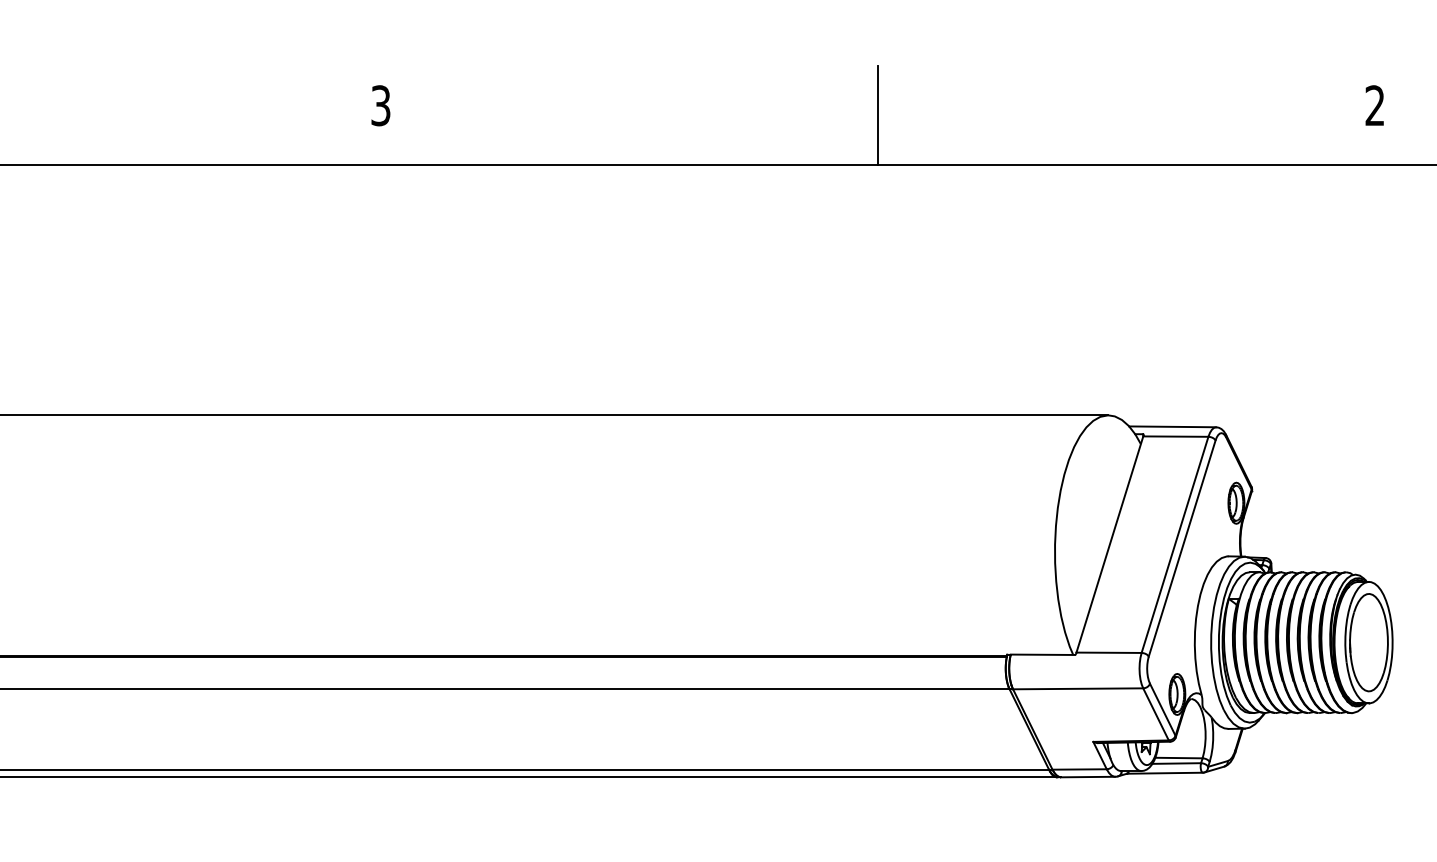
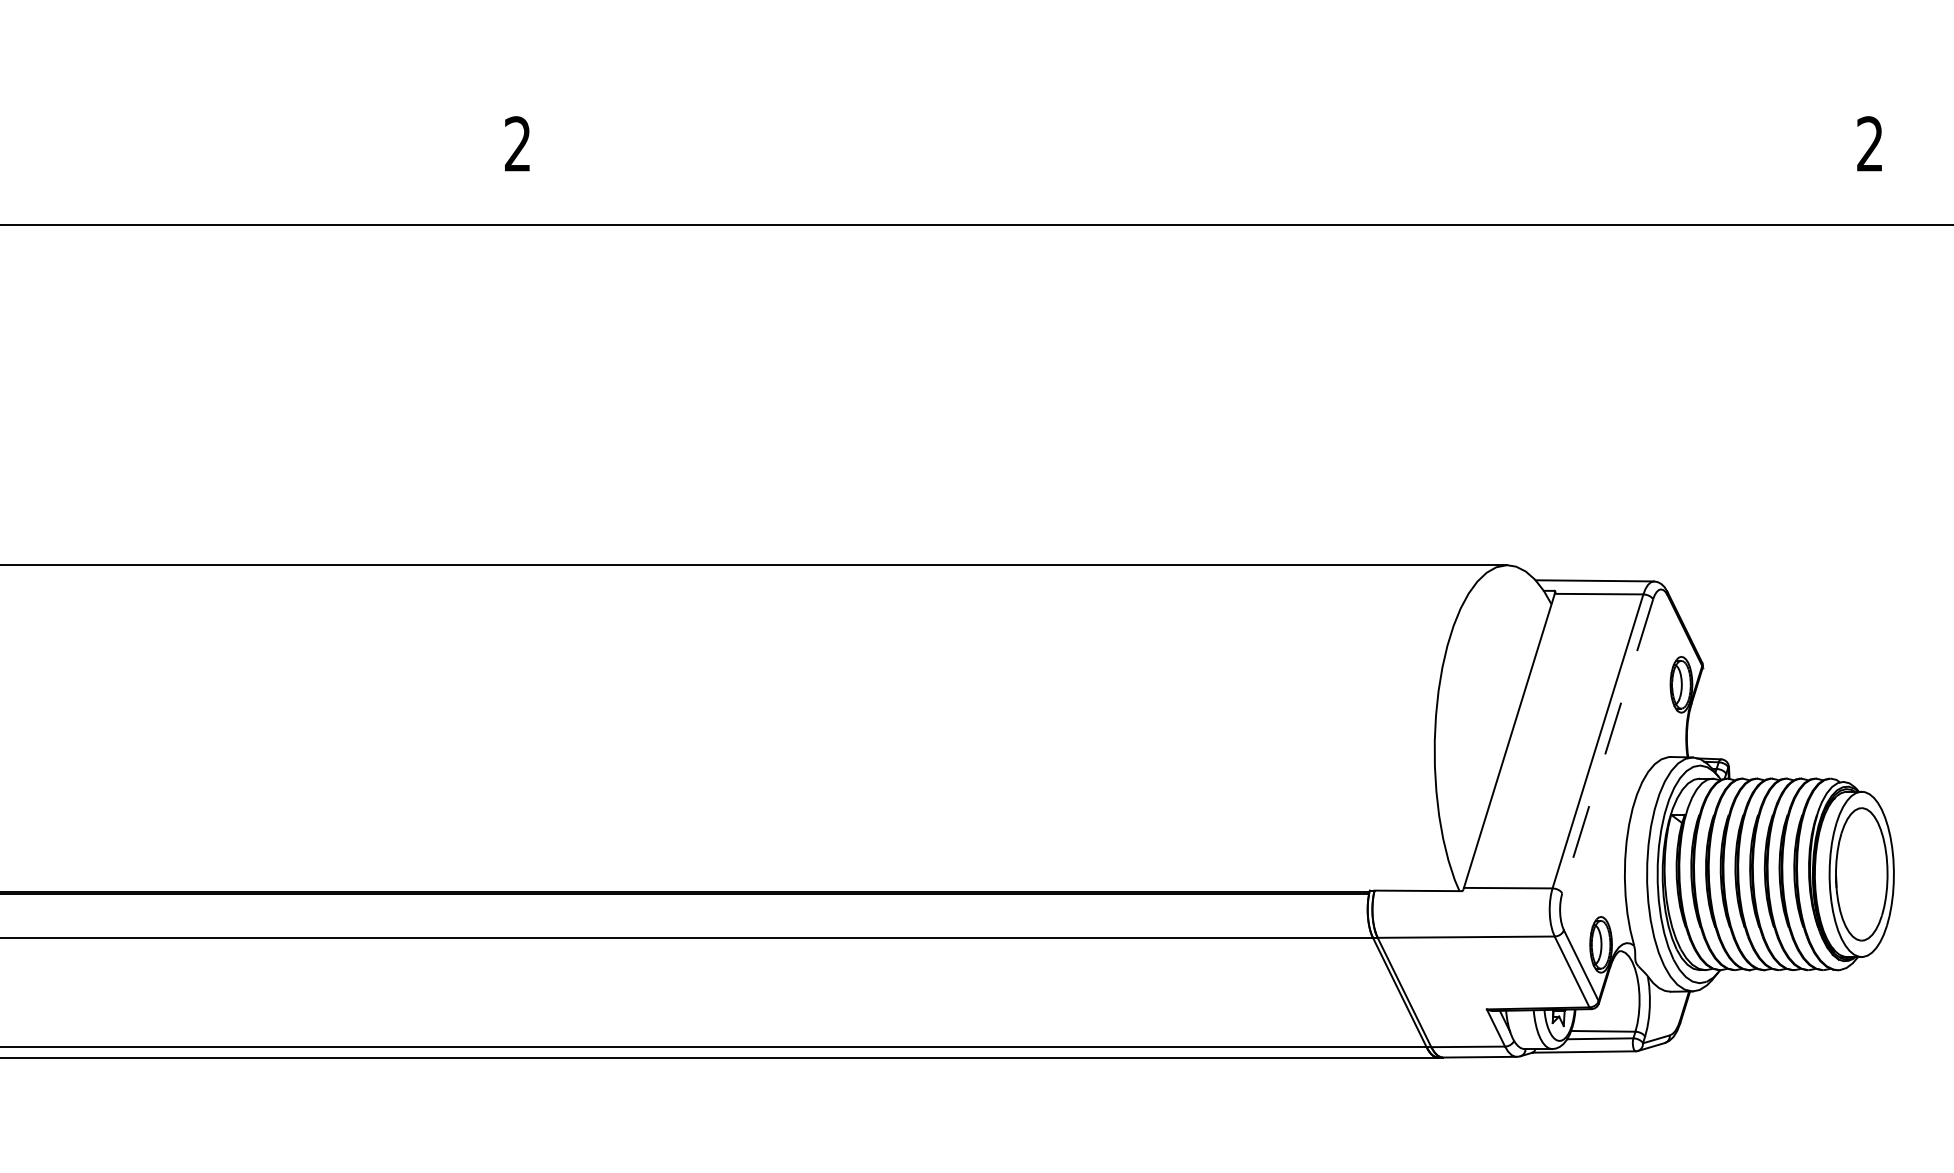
text: (380, 106) -> (517, 144), 3 -> 2
line: (878, 115) -> (1194, 157), removed
line: (1182, 548) -> (1607, 746), solid -> dashed

